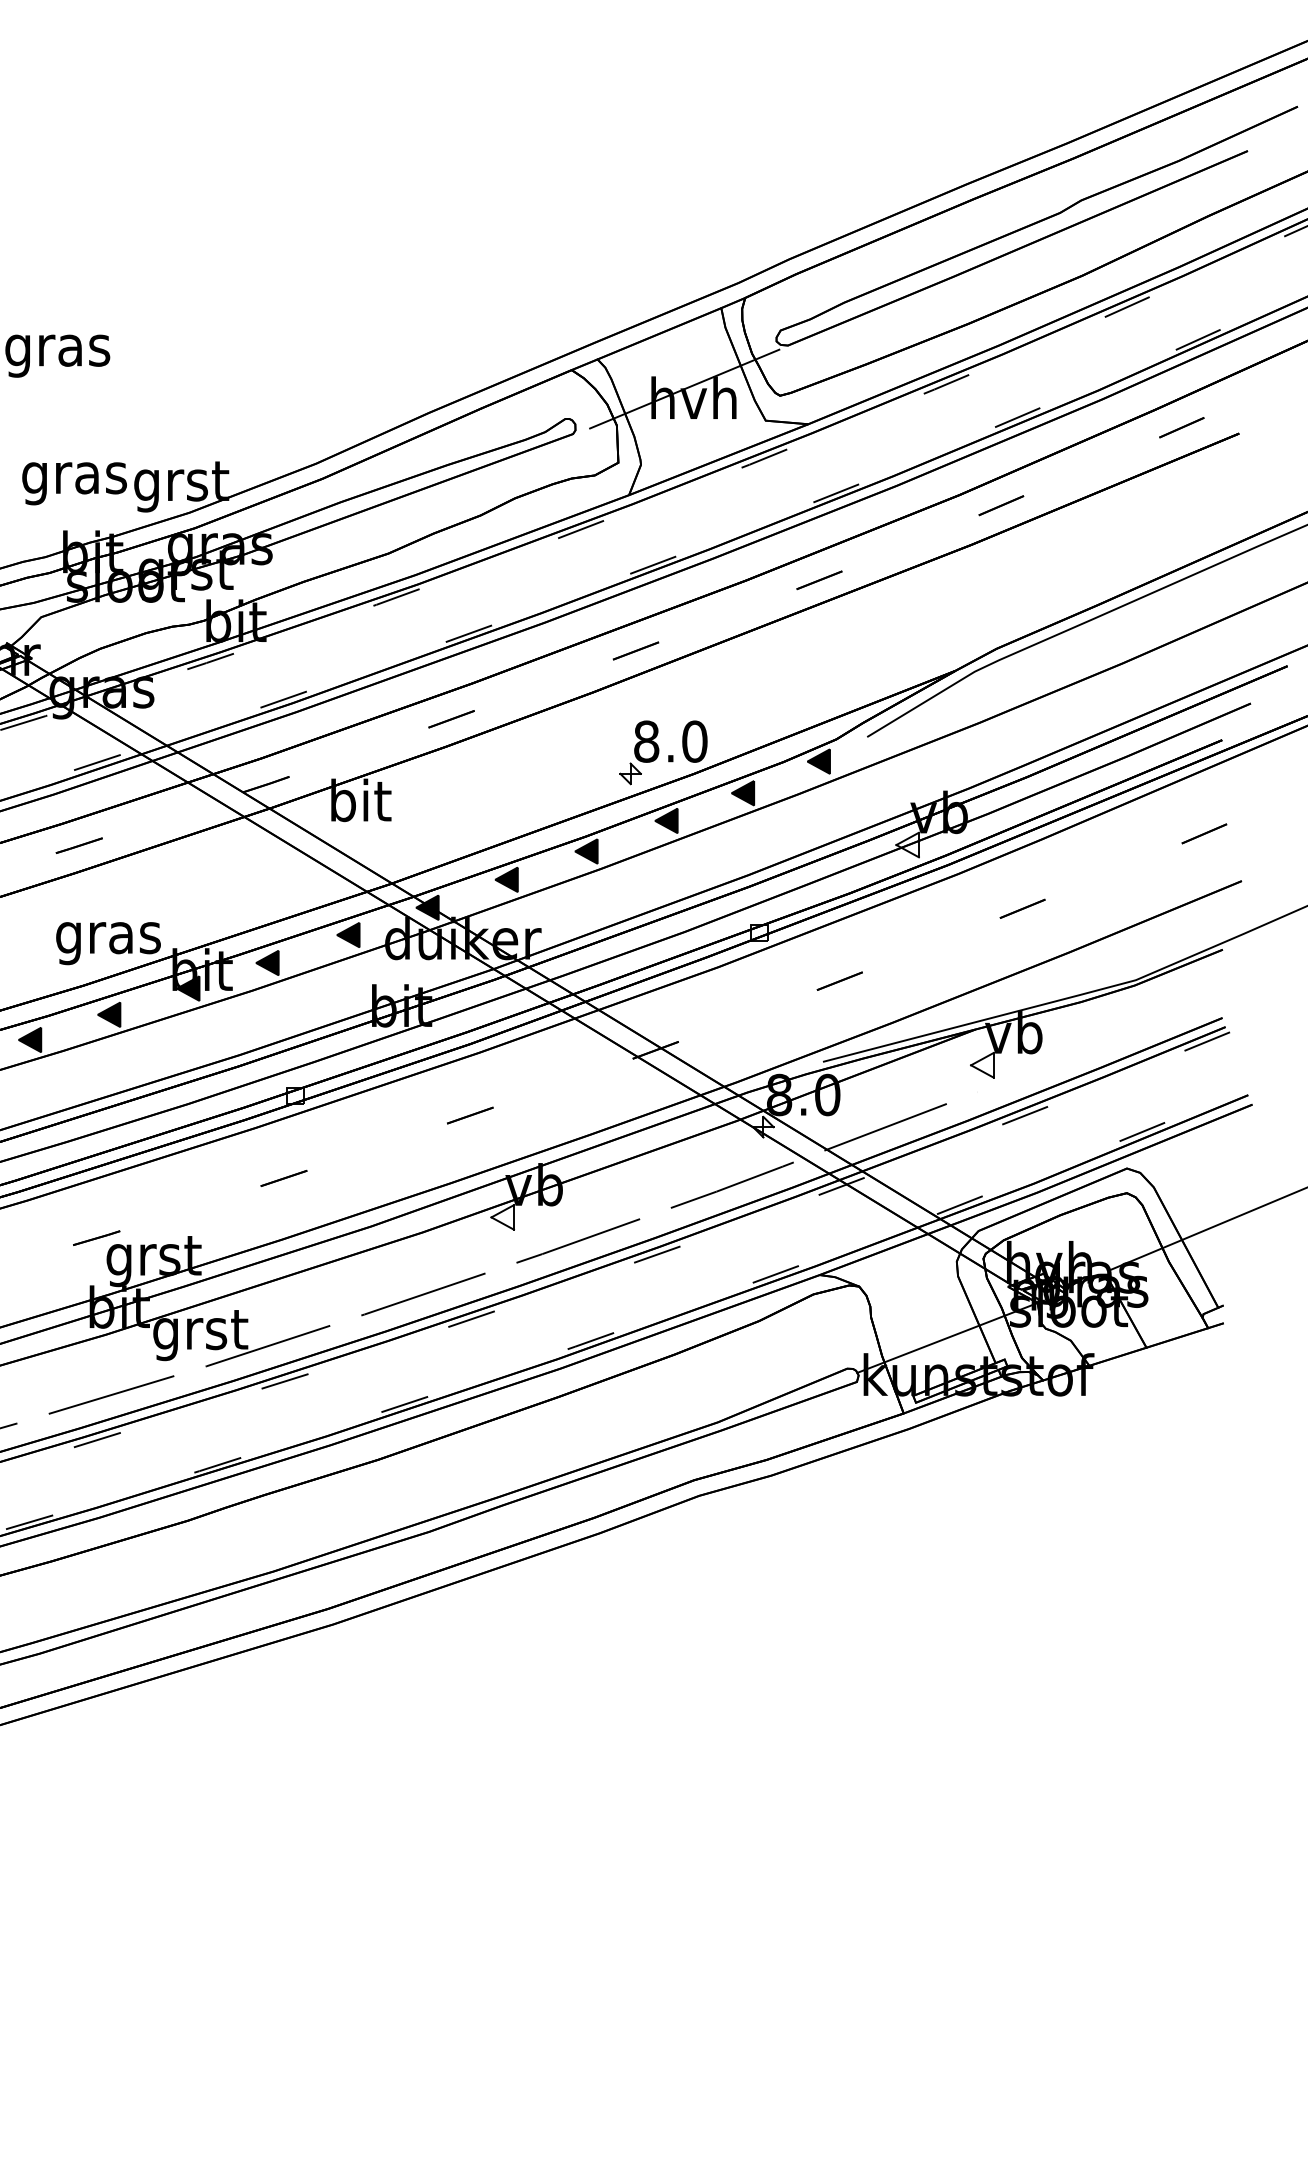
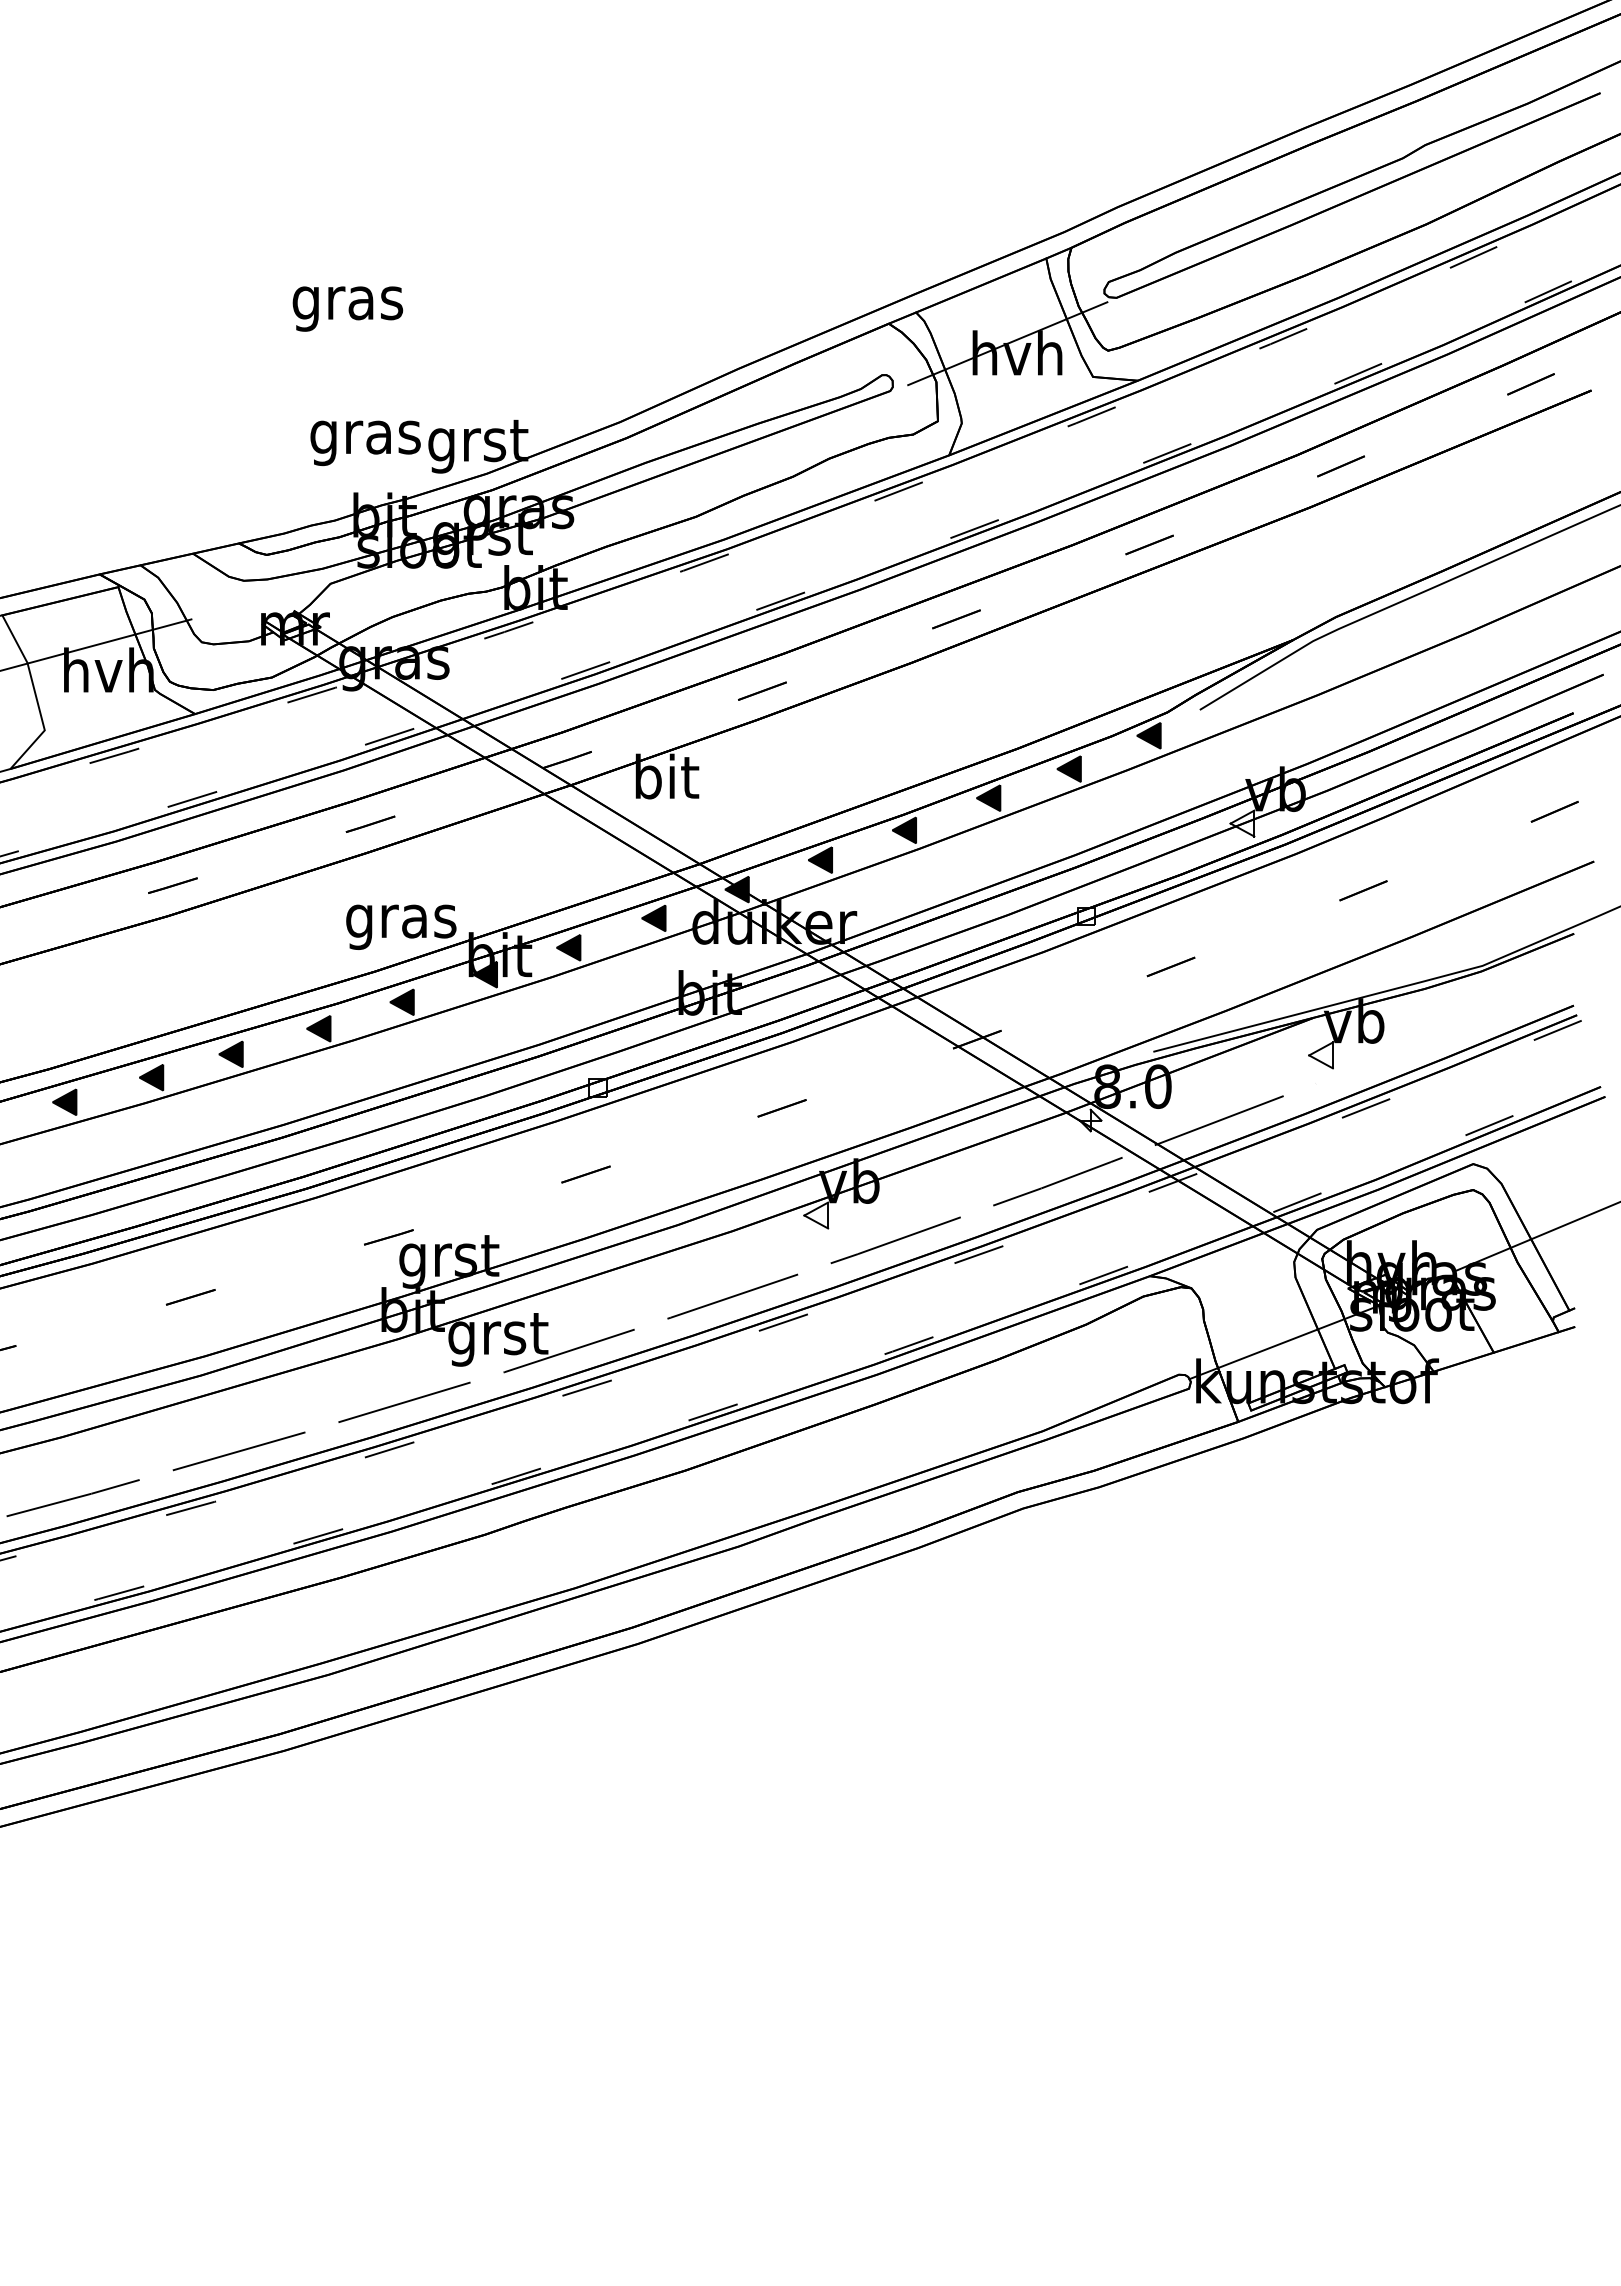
part: (663, 752) -> (985, 726), removed

